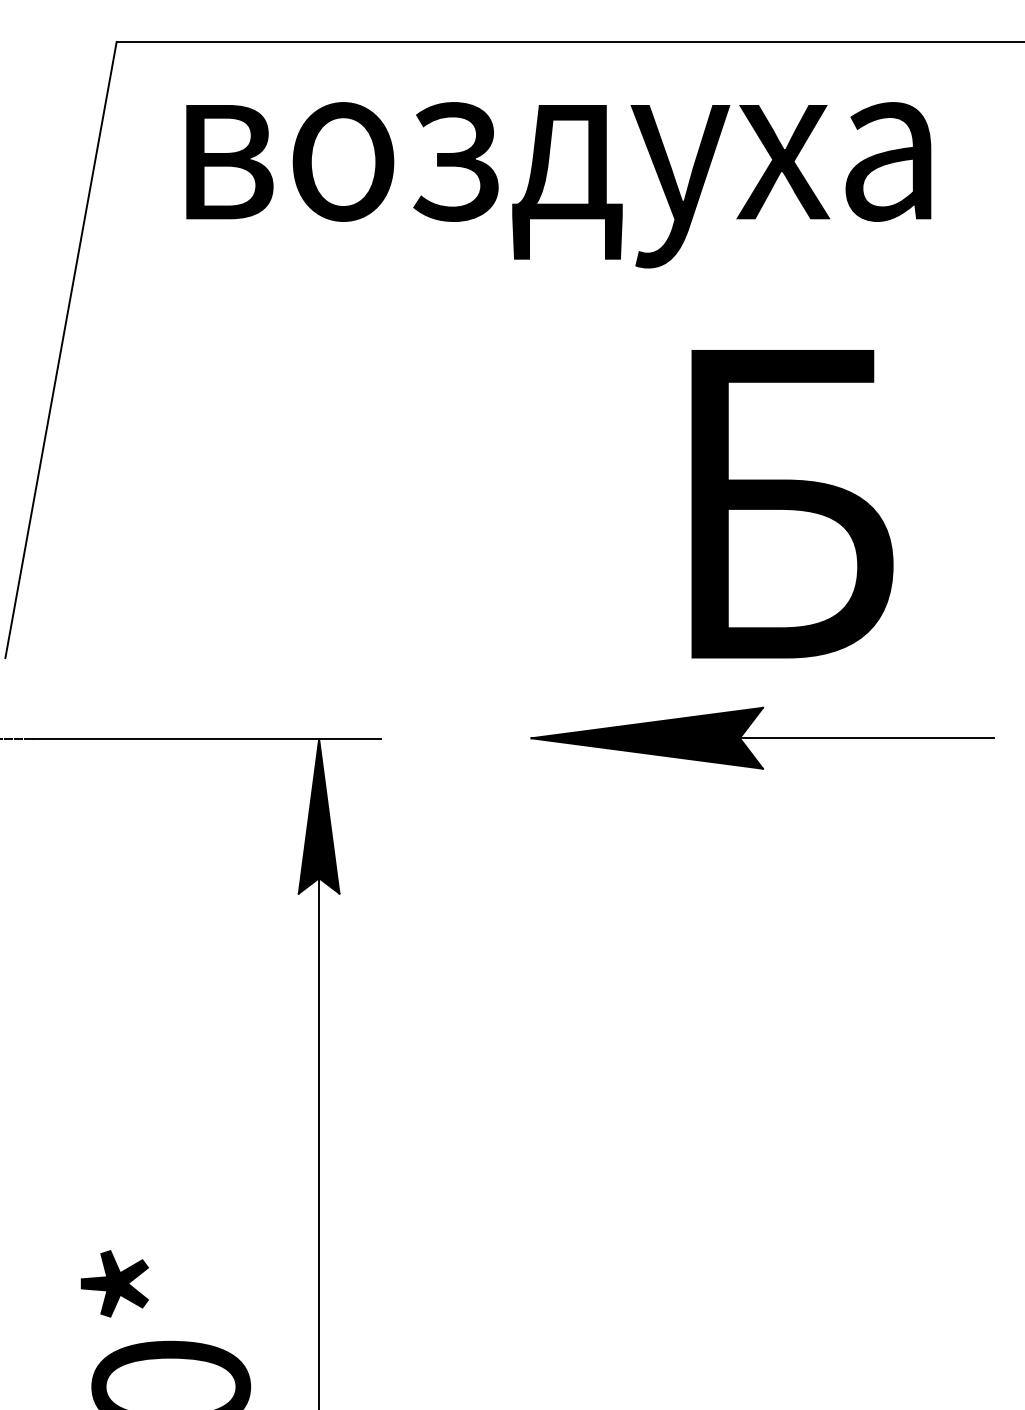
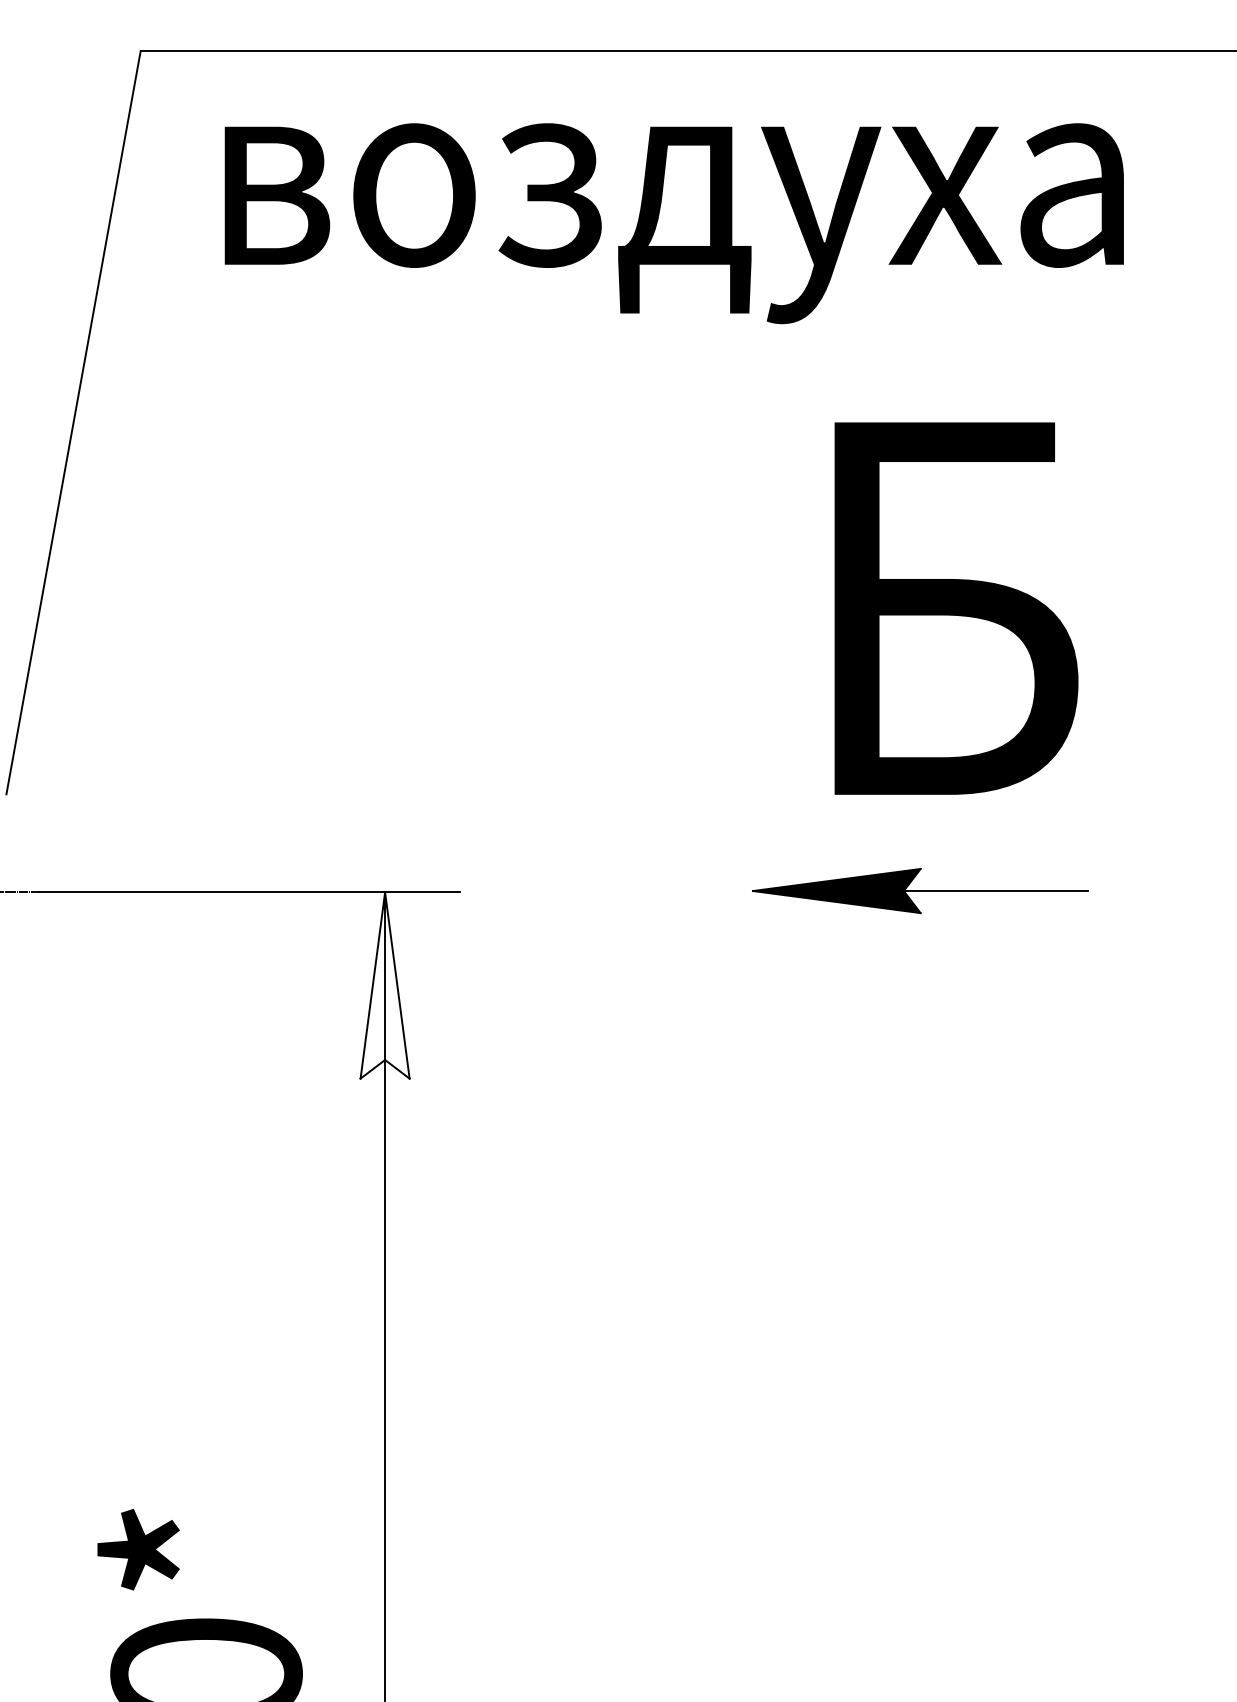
part: (762, 737) -> (920, 890), size x0.6
fill: (318, 816) -> (384, 985), removed

